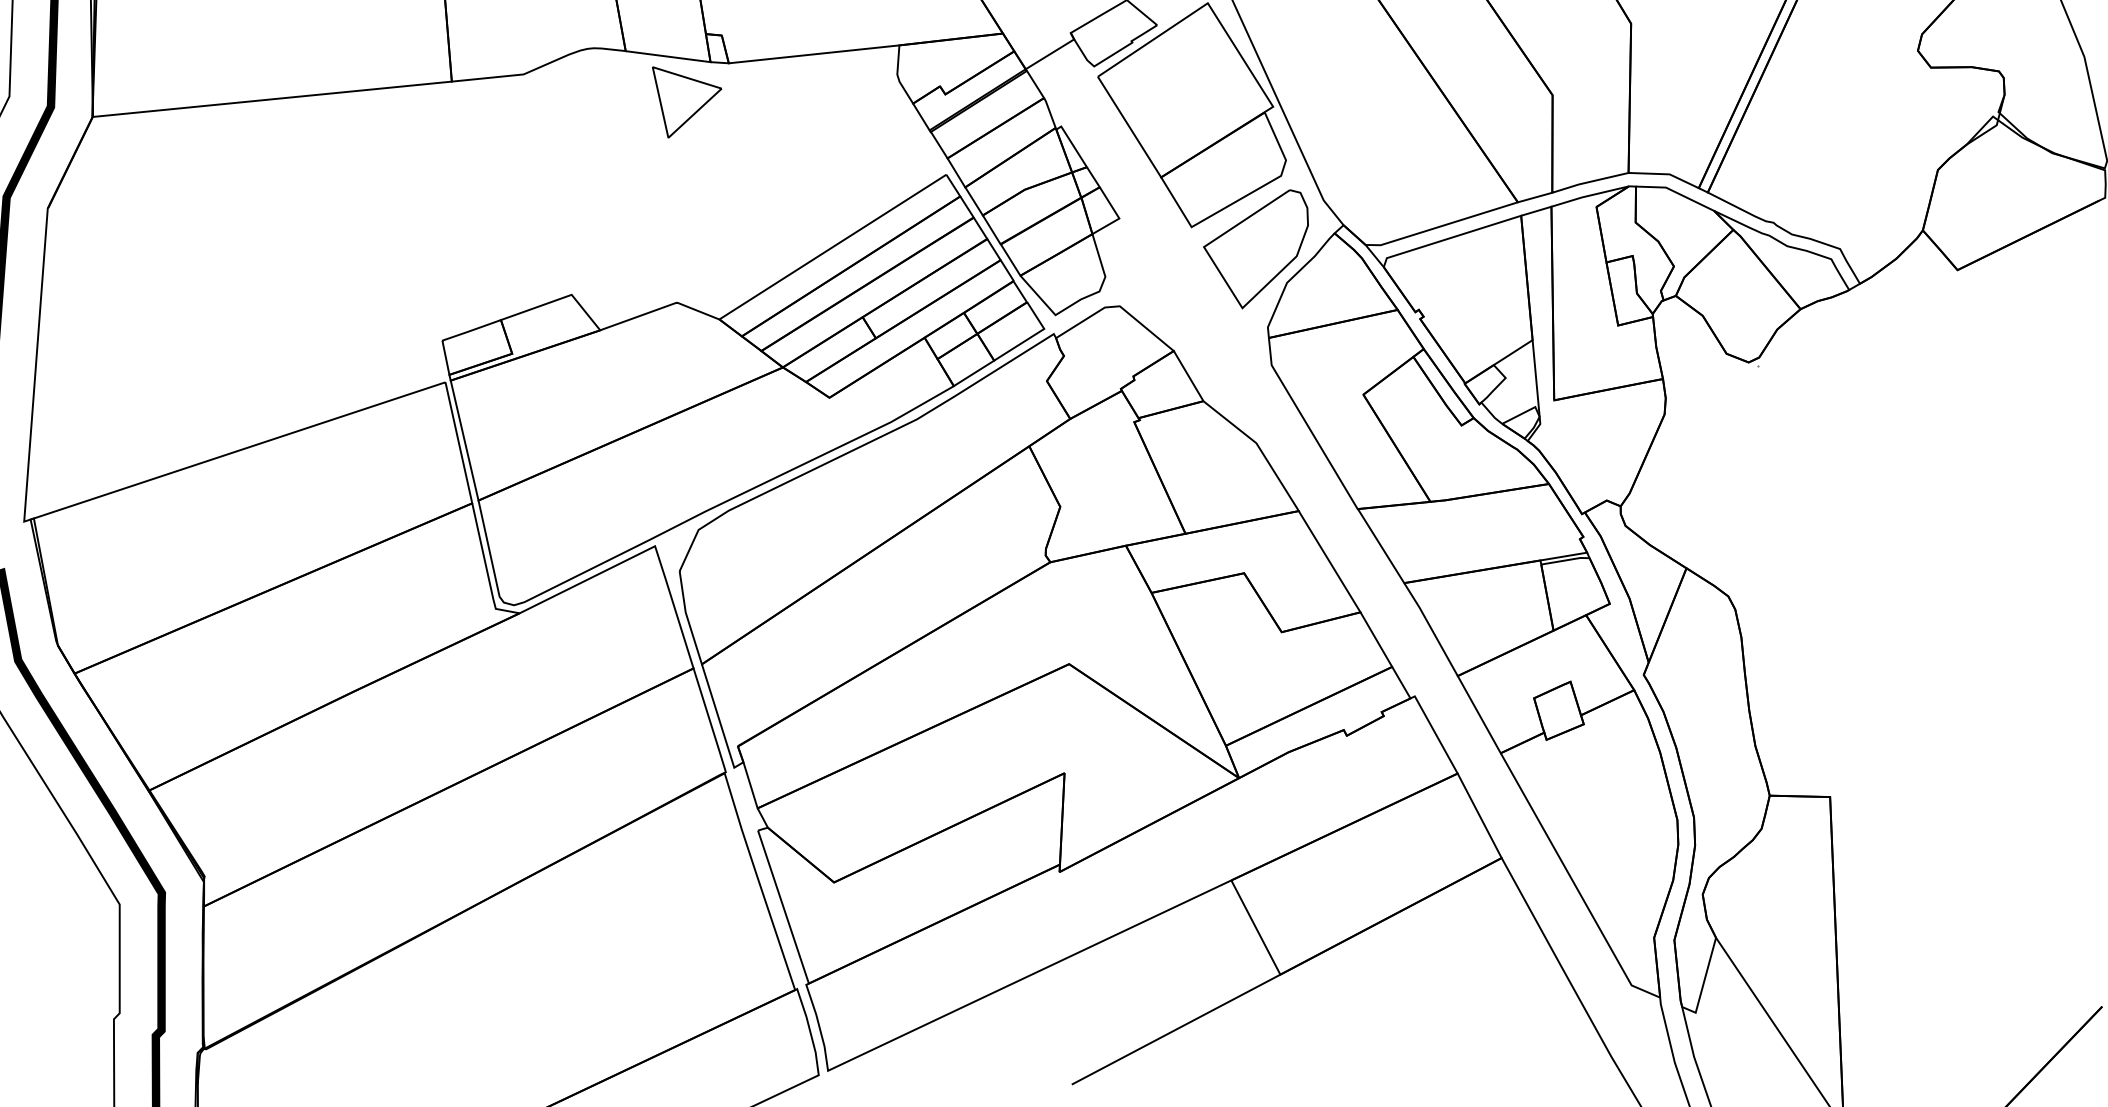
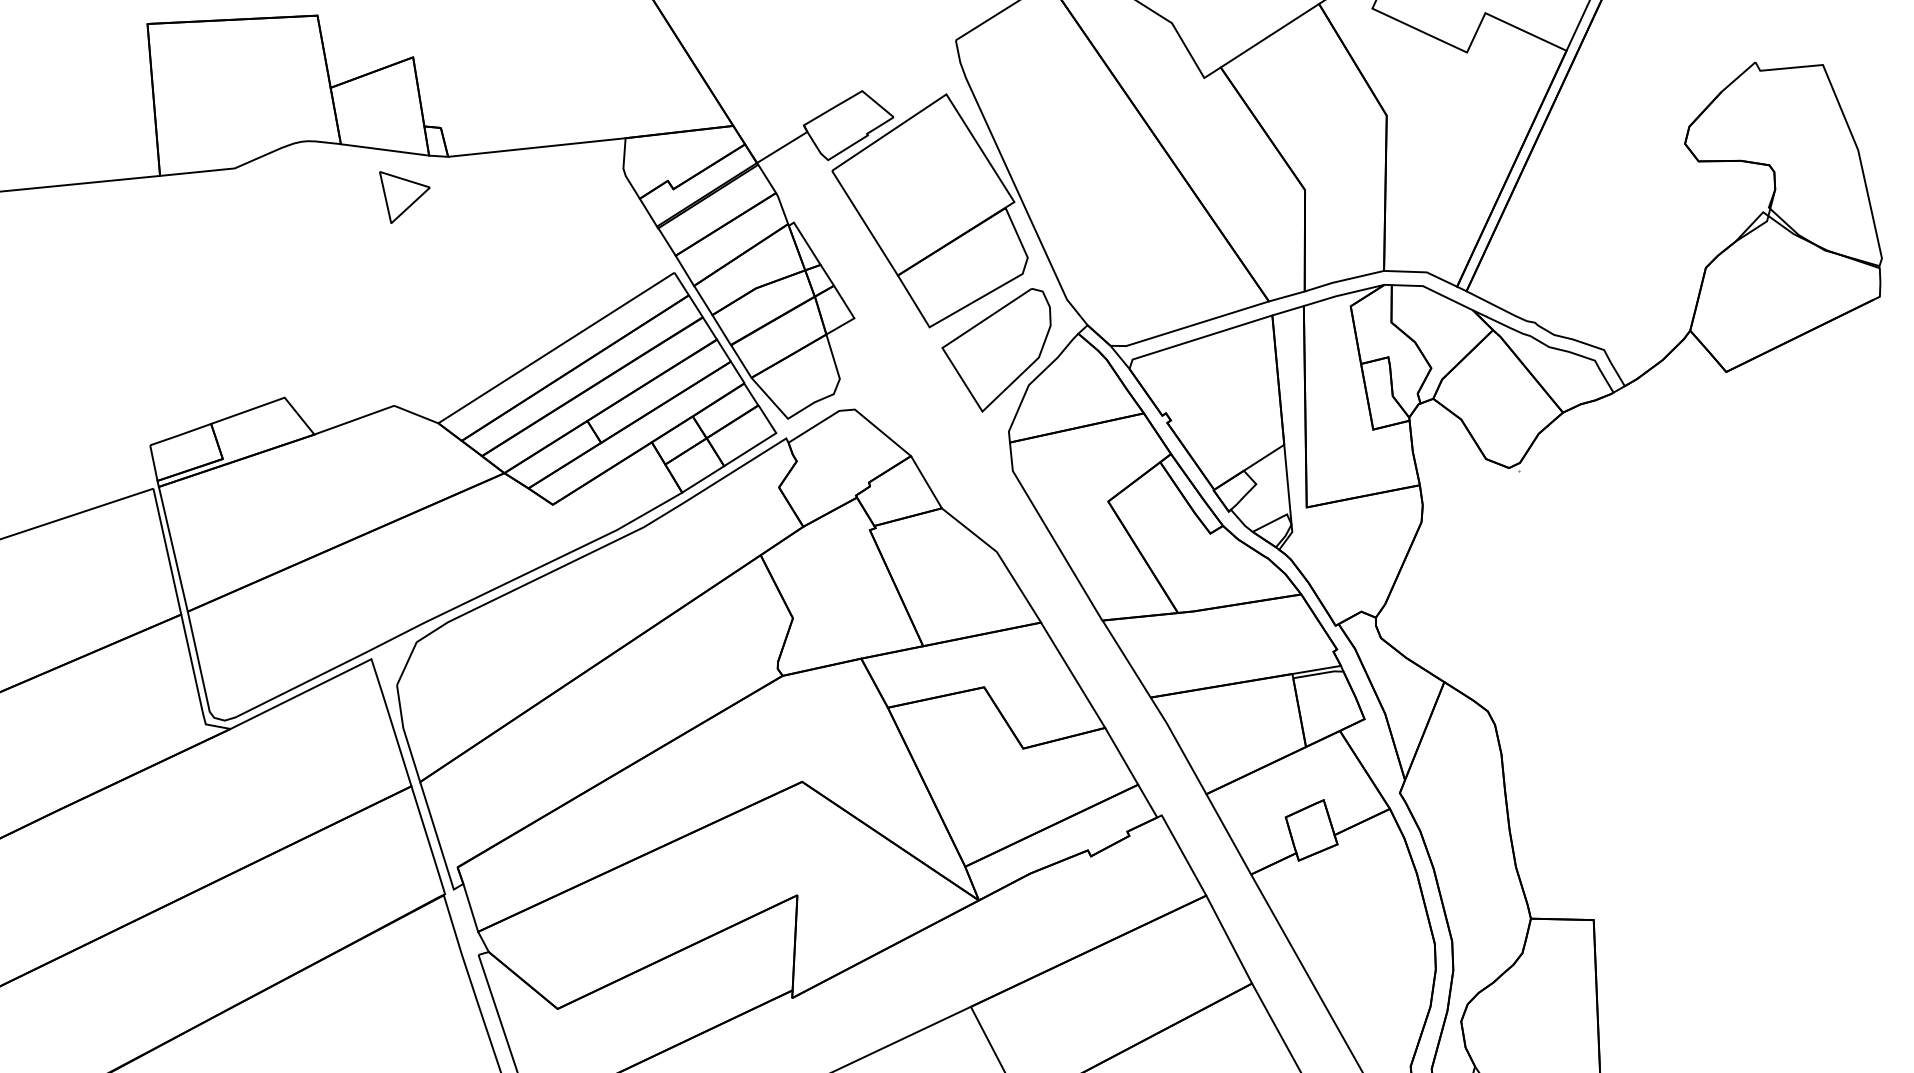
part: (687, 102) -> (405, 197), size x0.7

